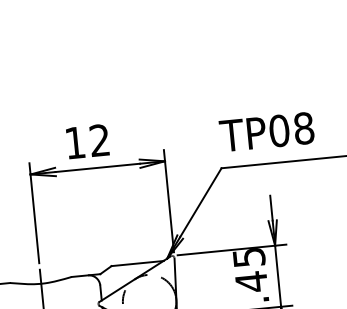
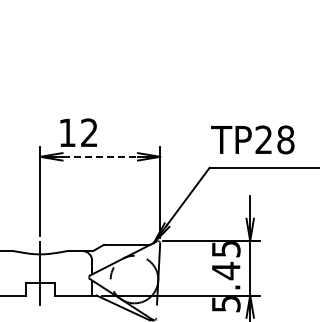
text: (278, 130) -> (263, 139), TP08 -> TP28
text: (87, 141) -> (78, 132), moved
line: (98, 167) -> (100, 156), solid -> dashed

